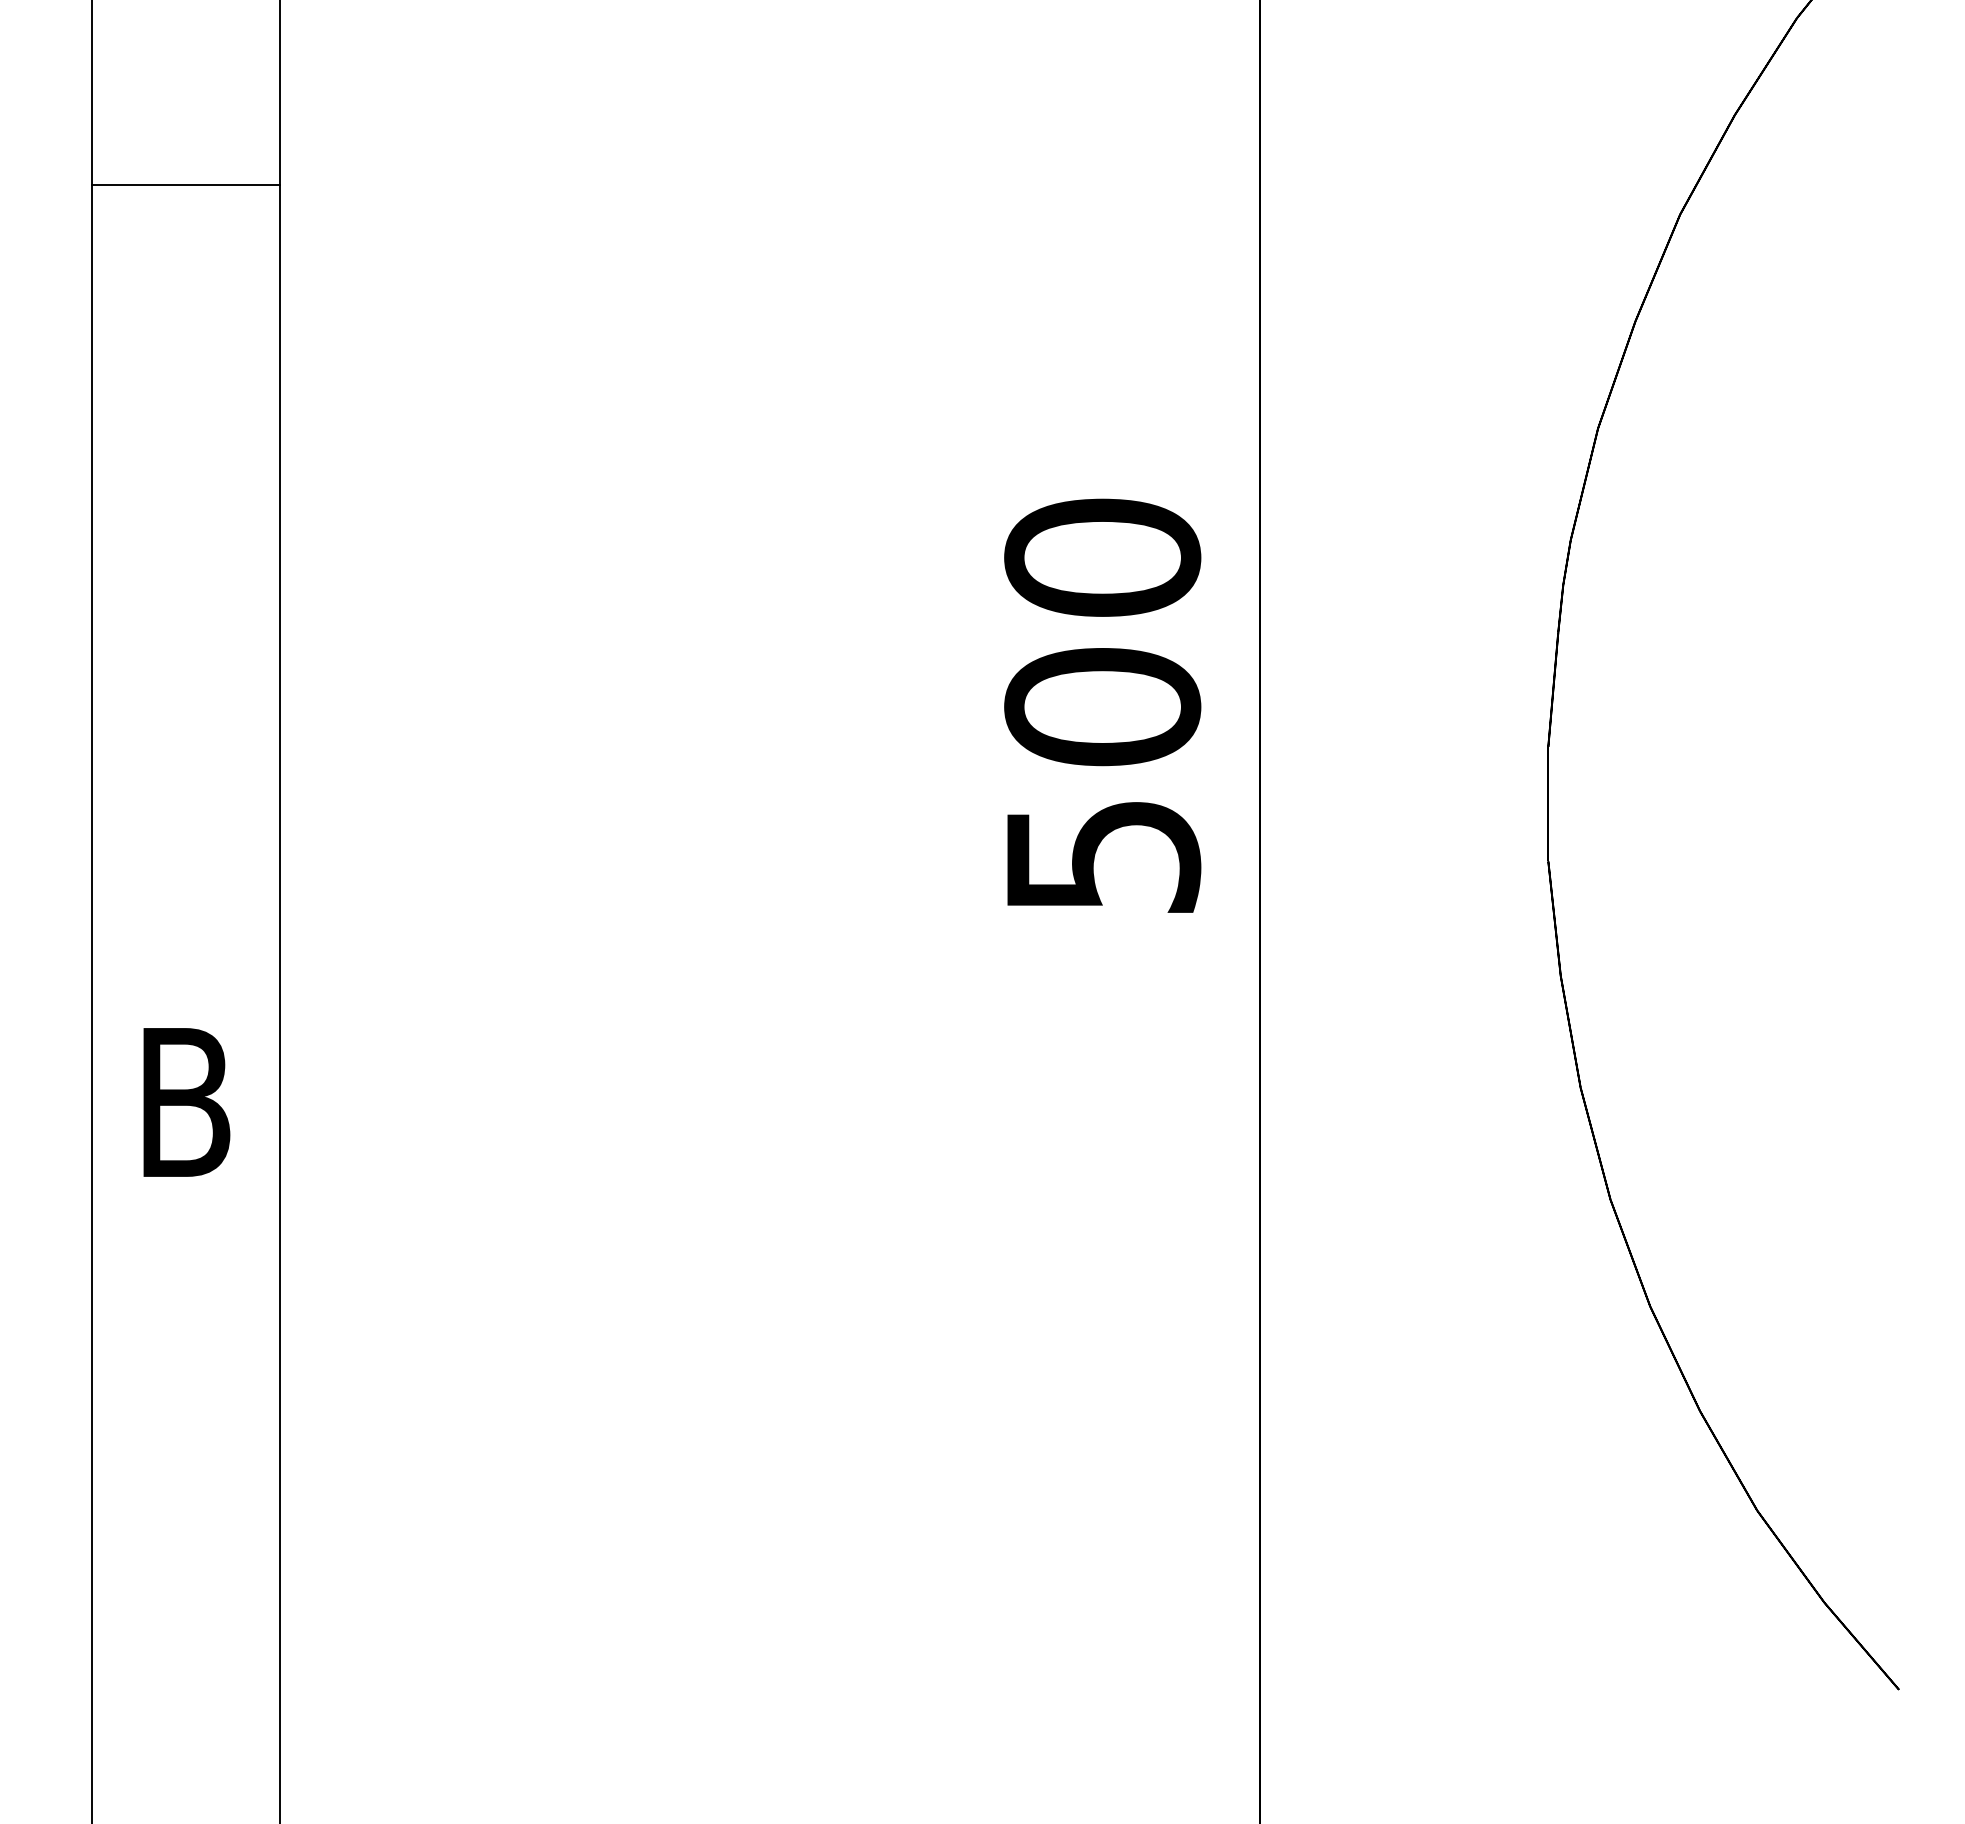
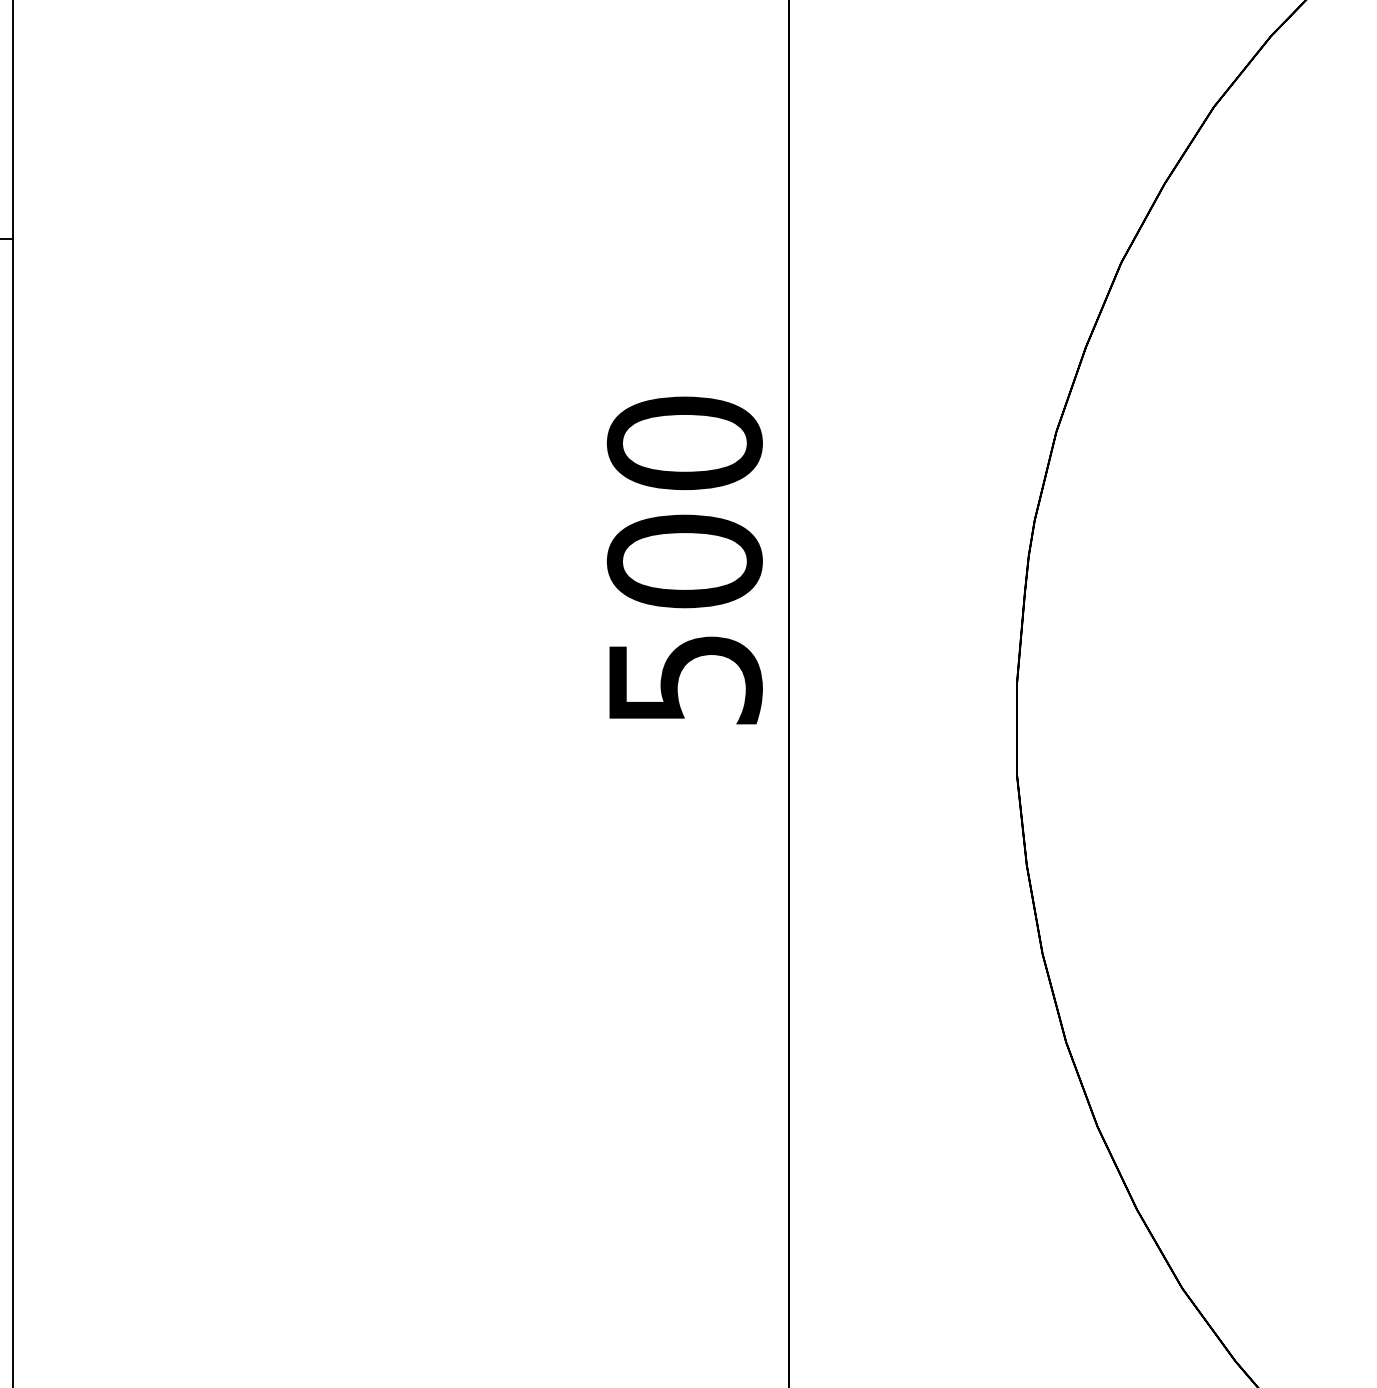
text: (1102, 705) -> (684, 560), moved

